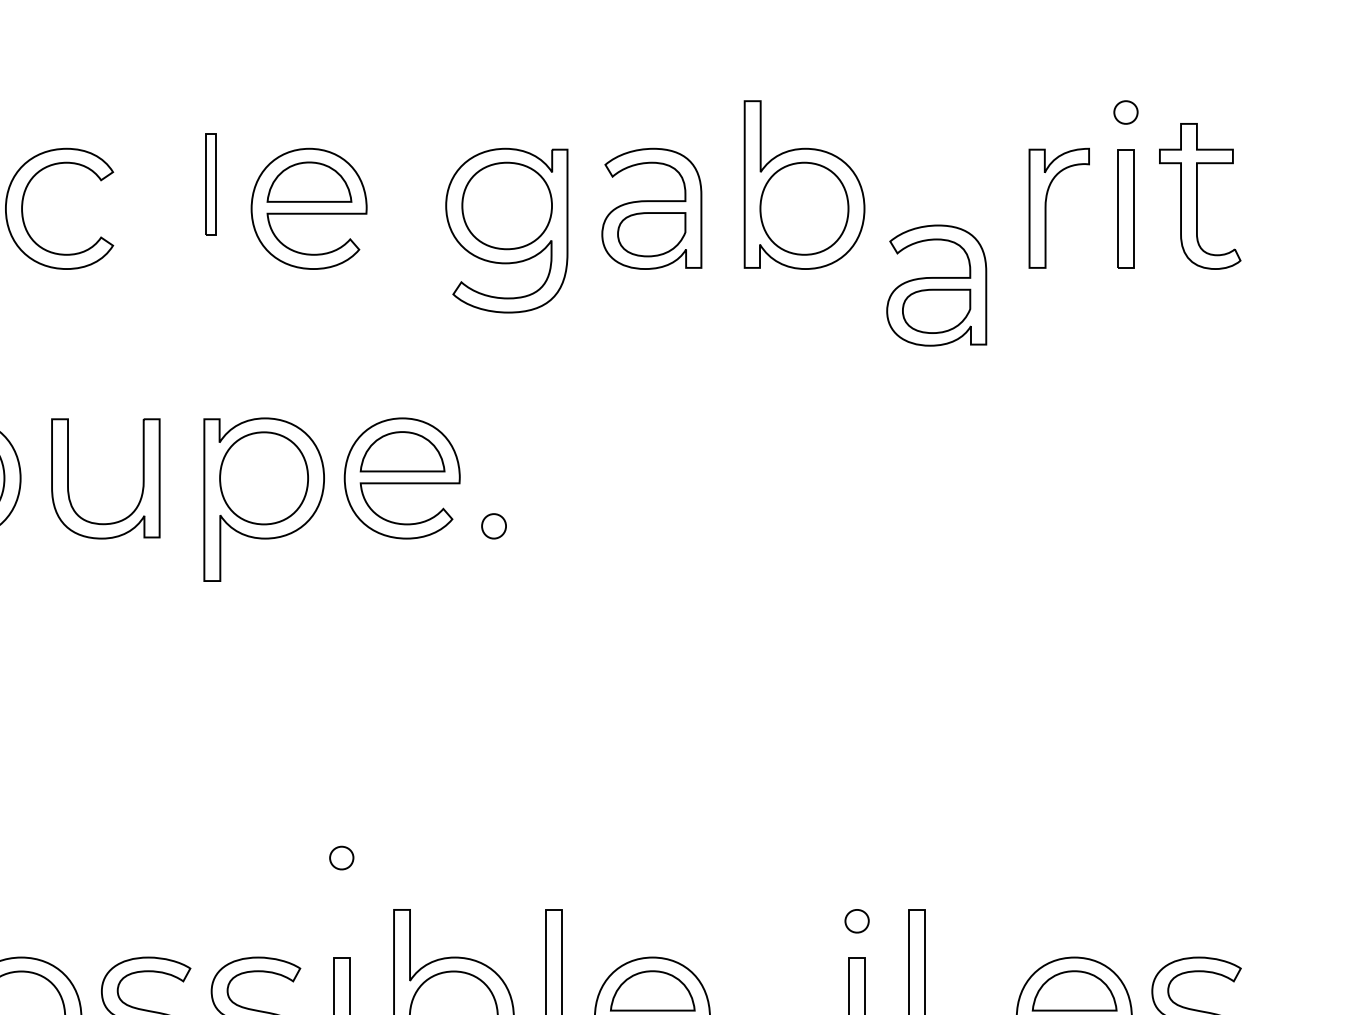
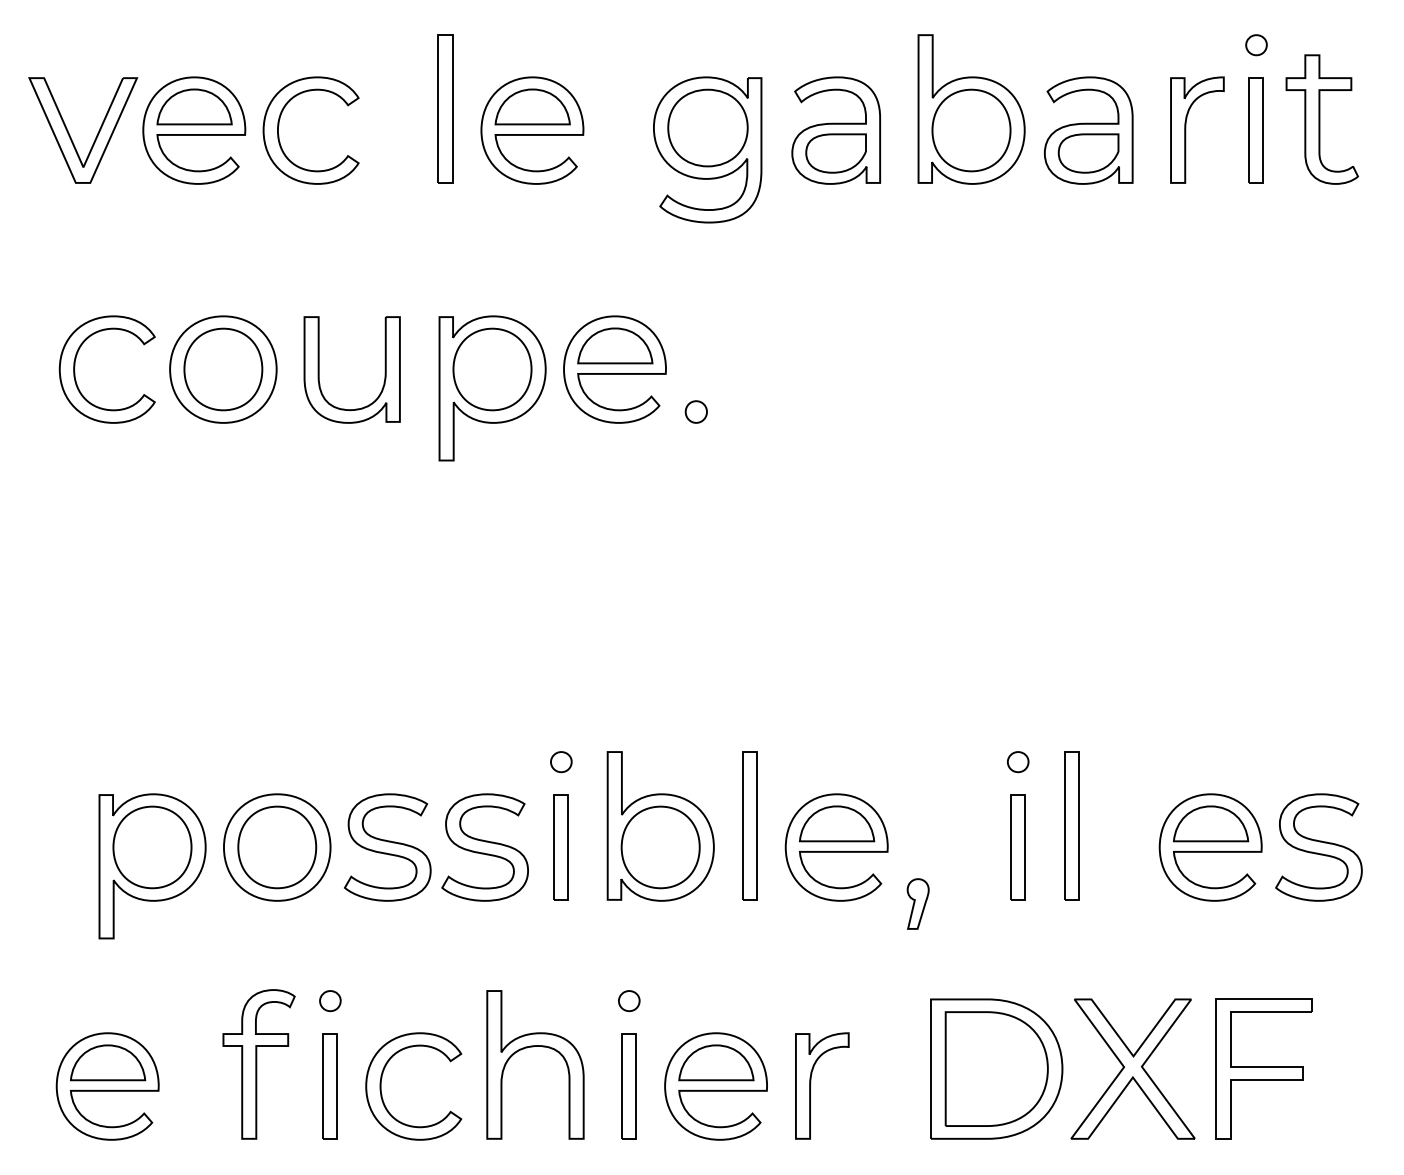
part: (211, 183) -> (445, 108), size x1.67
part: (936, 285) -> (1088, 130), moved
part: (341, 858) -> (561, 762), moved

